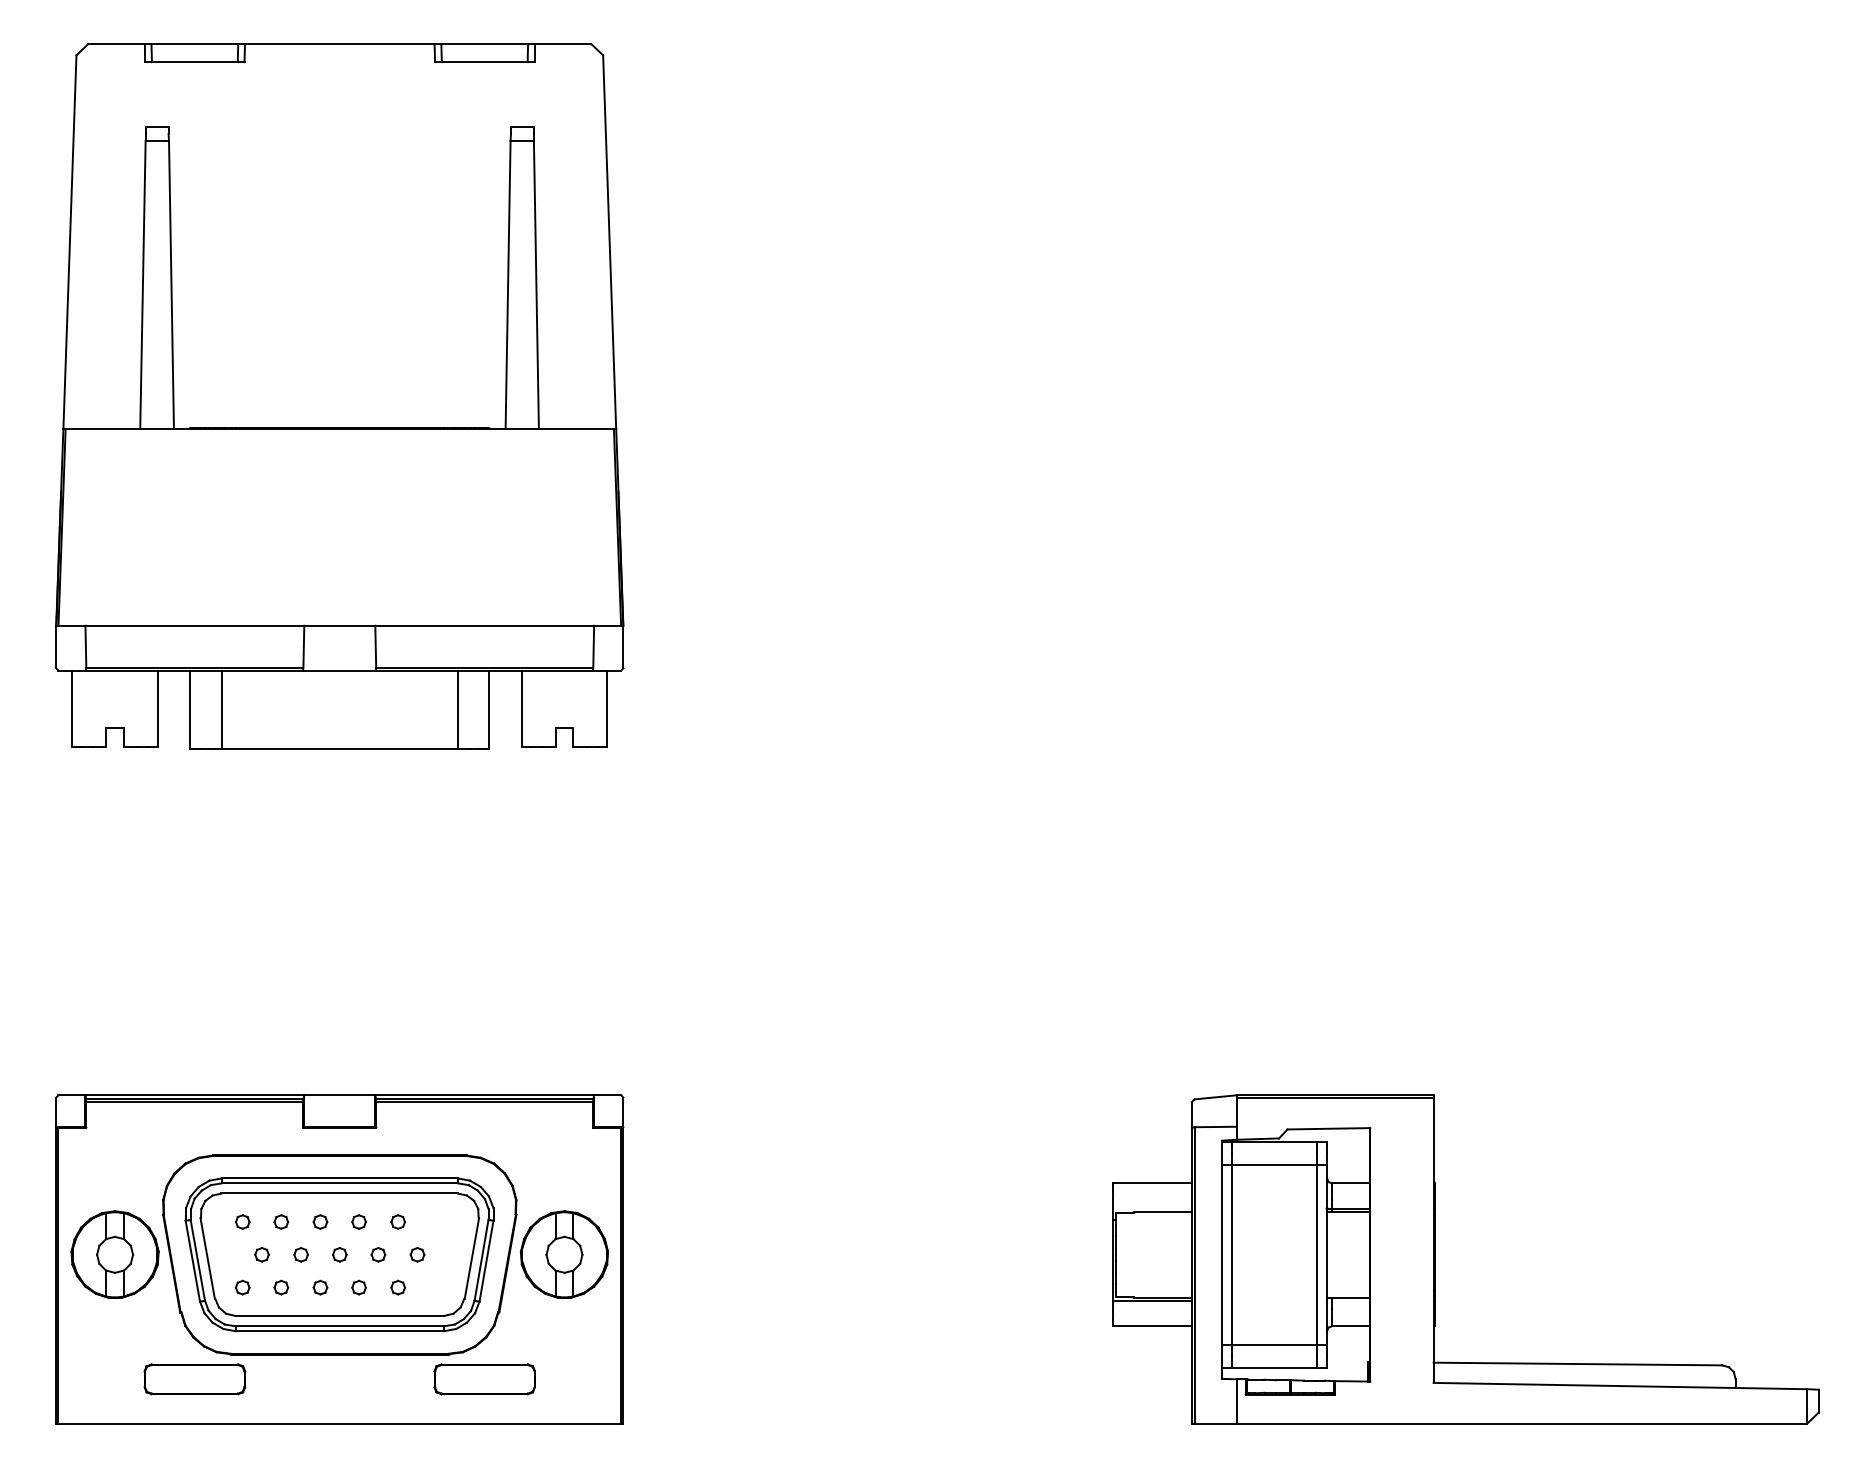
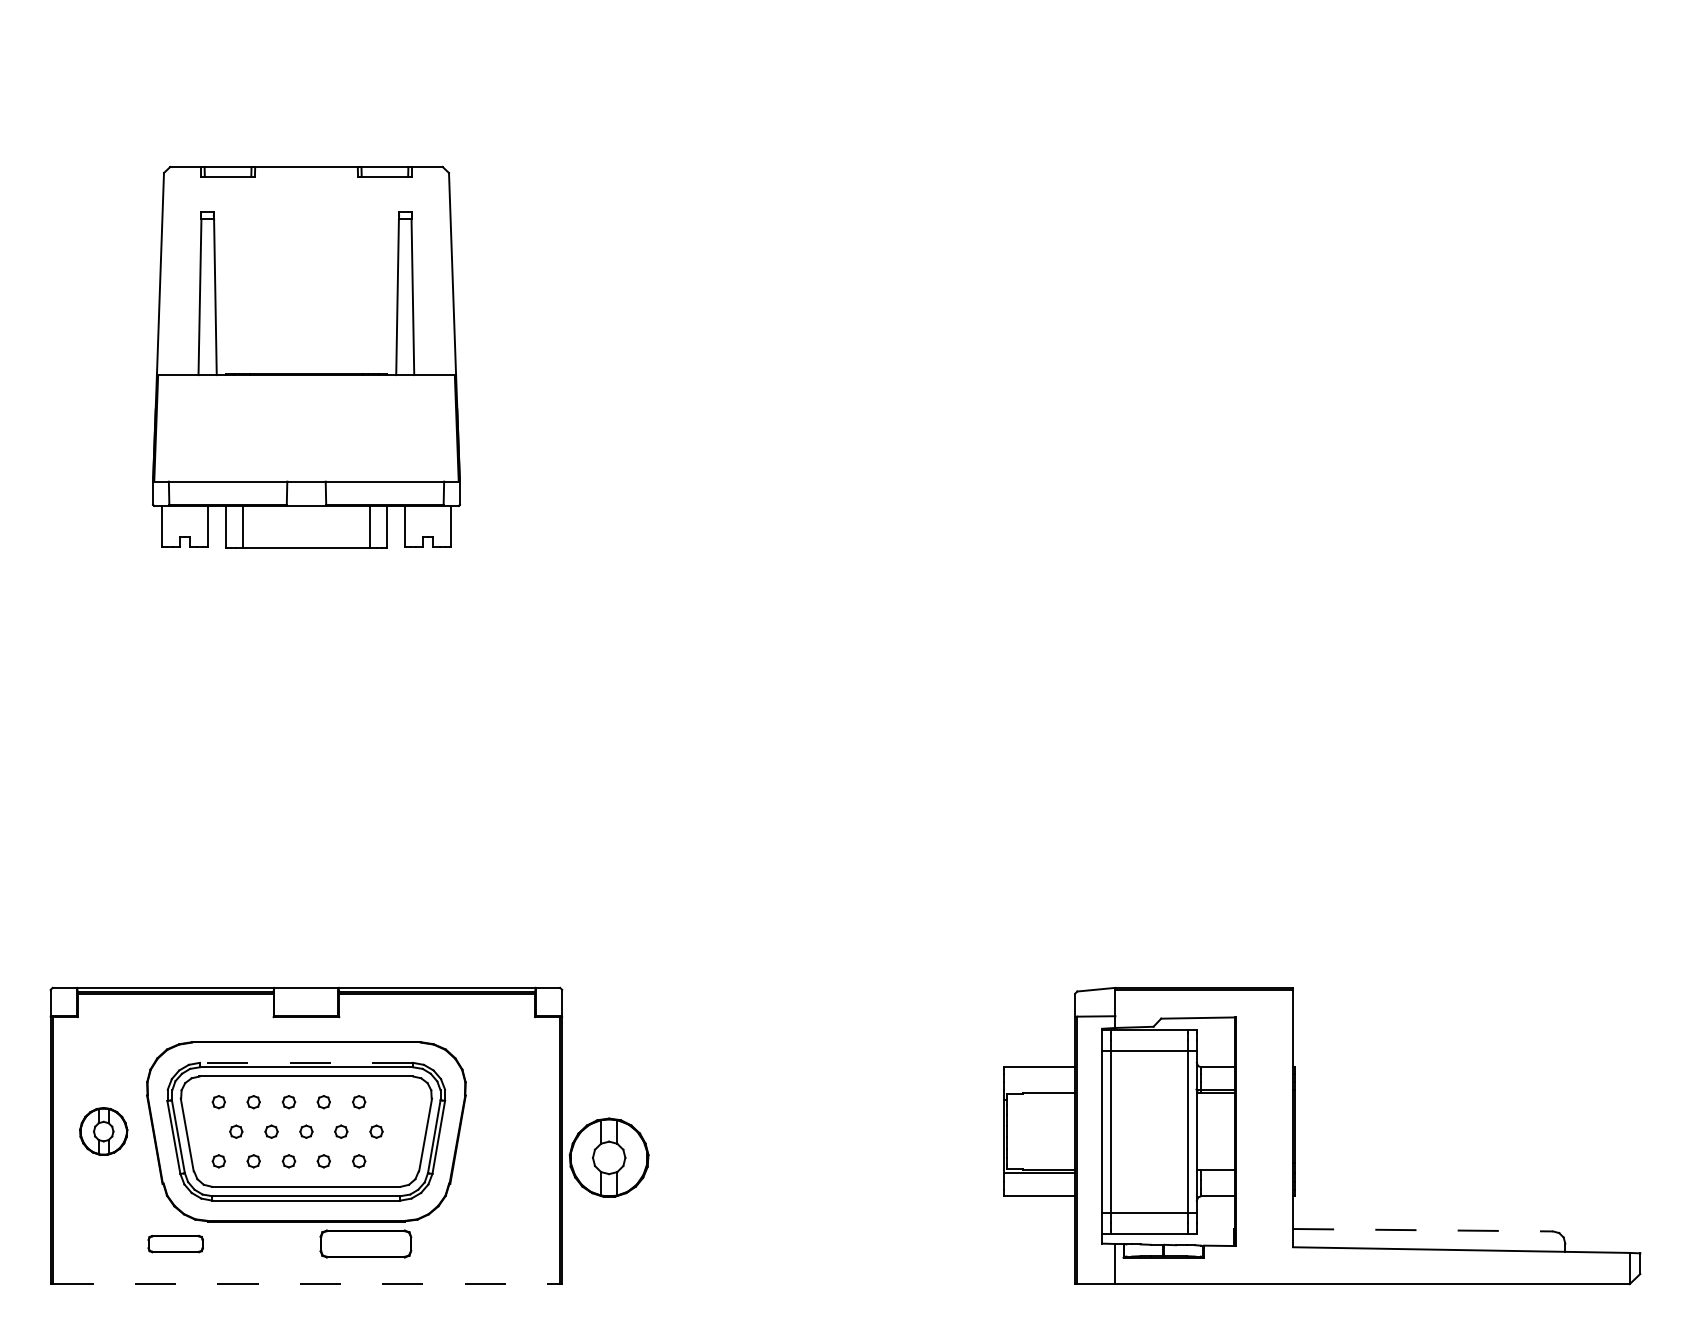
part: (339, 396) -> (306, 357), size x0.6
line: (339, 1178) -> (306, 1062), solid -> dashed
part: (114, 1254) -> (103, 1131), size x0.6
part: (564, 1254) -> (609, 1157), moved
line: (1578, 1364) -> (1423, 1230), solid -> dashed
part: (194, 1379) -> (175, 1244), size x0.6
part: (484, 1379) -> (365, 1244), moved
line: (340, 1423) -> (307, 1283), solid -> dashed

